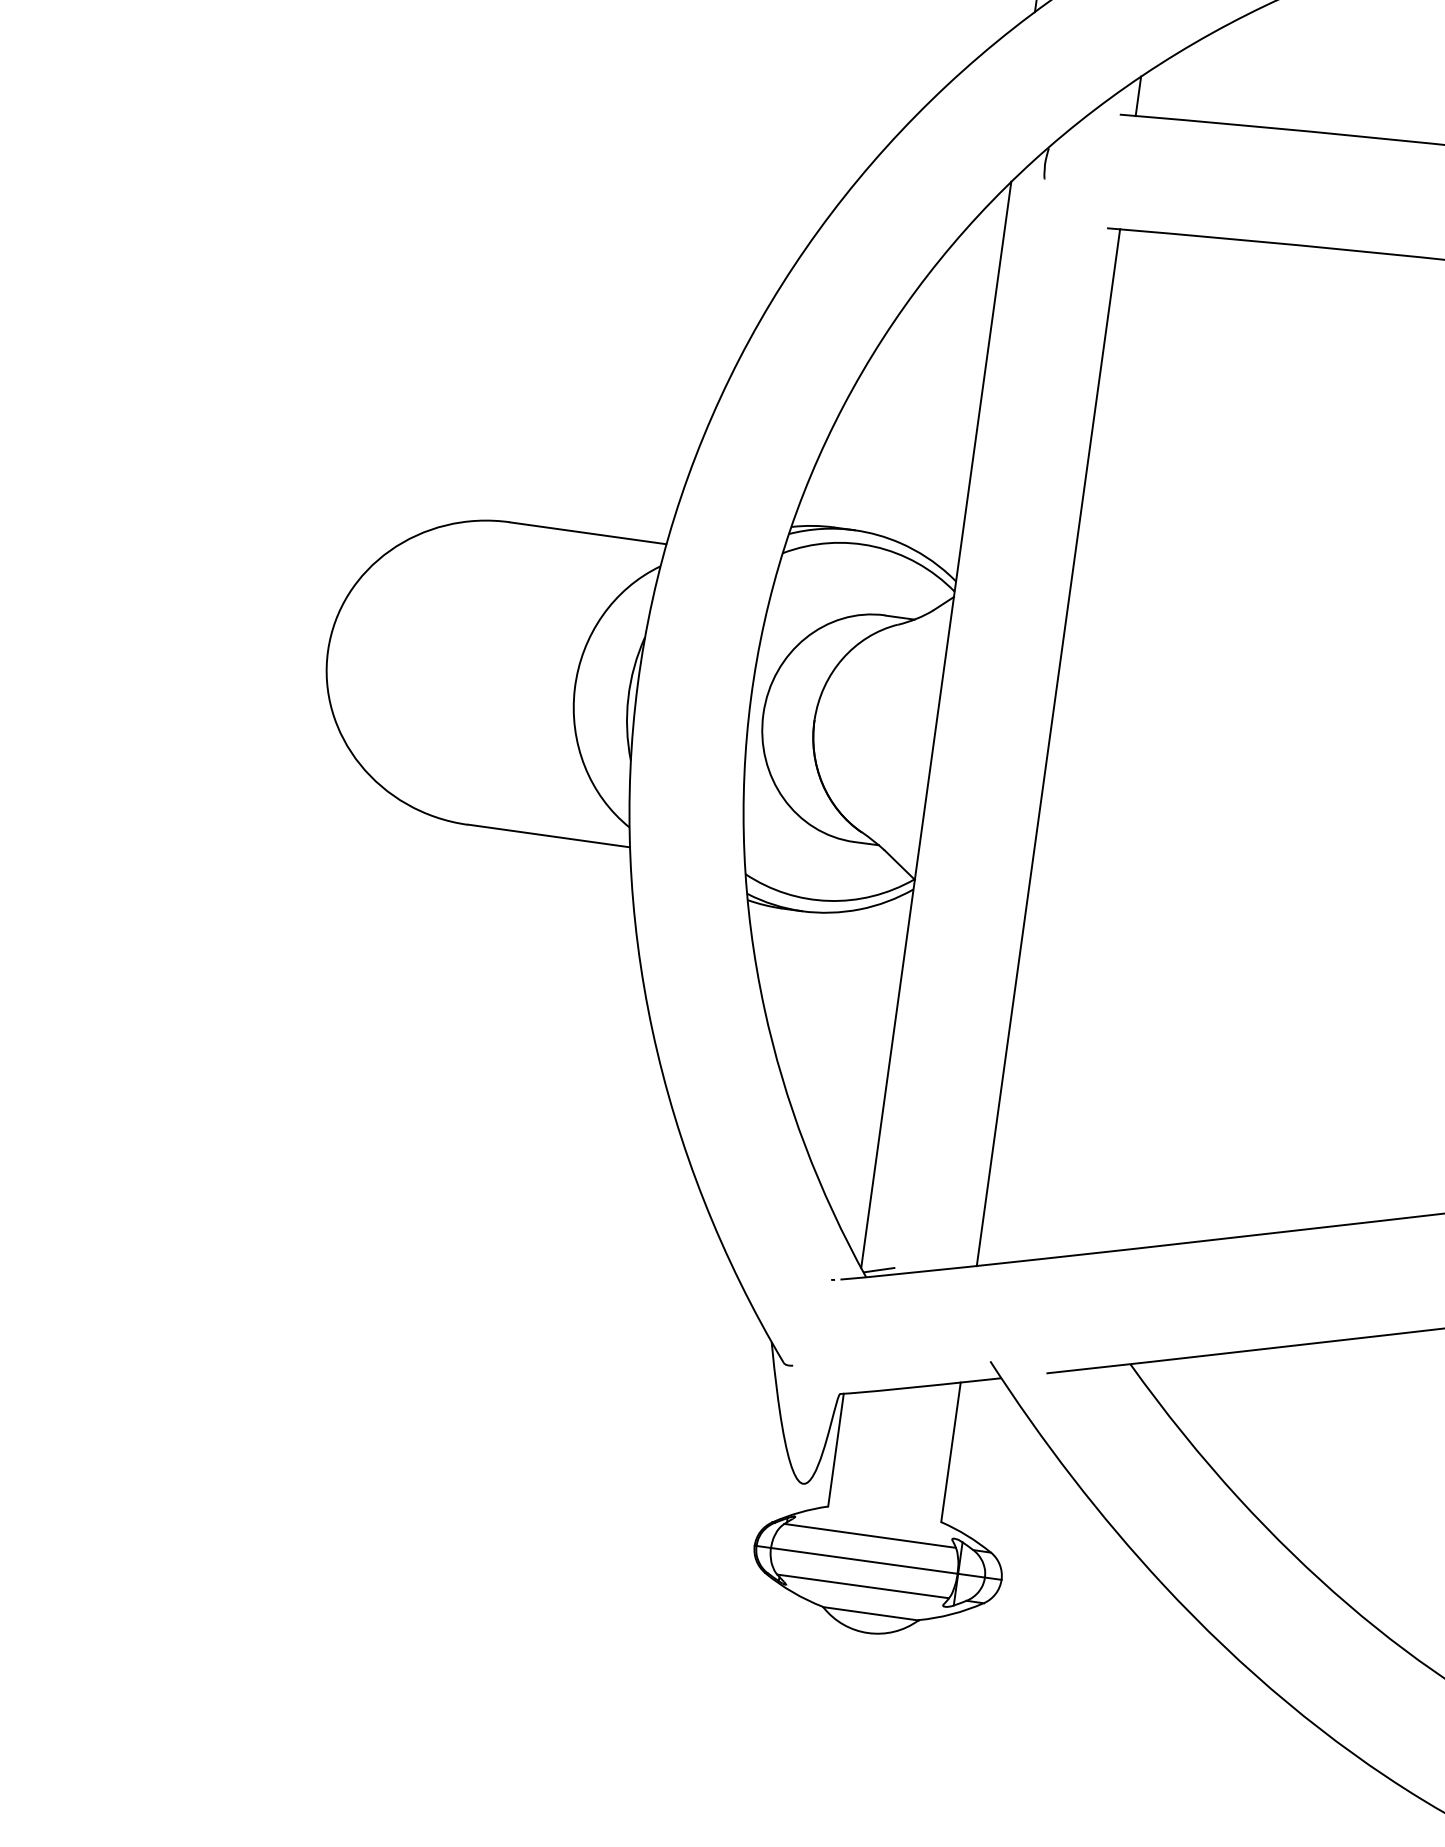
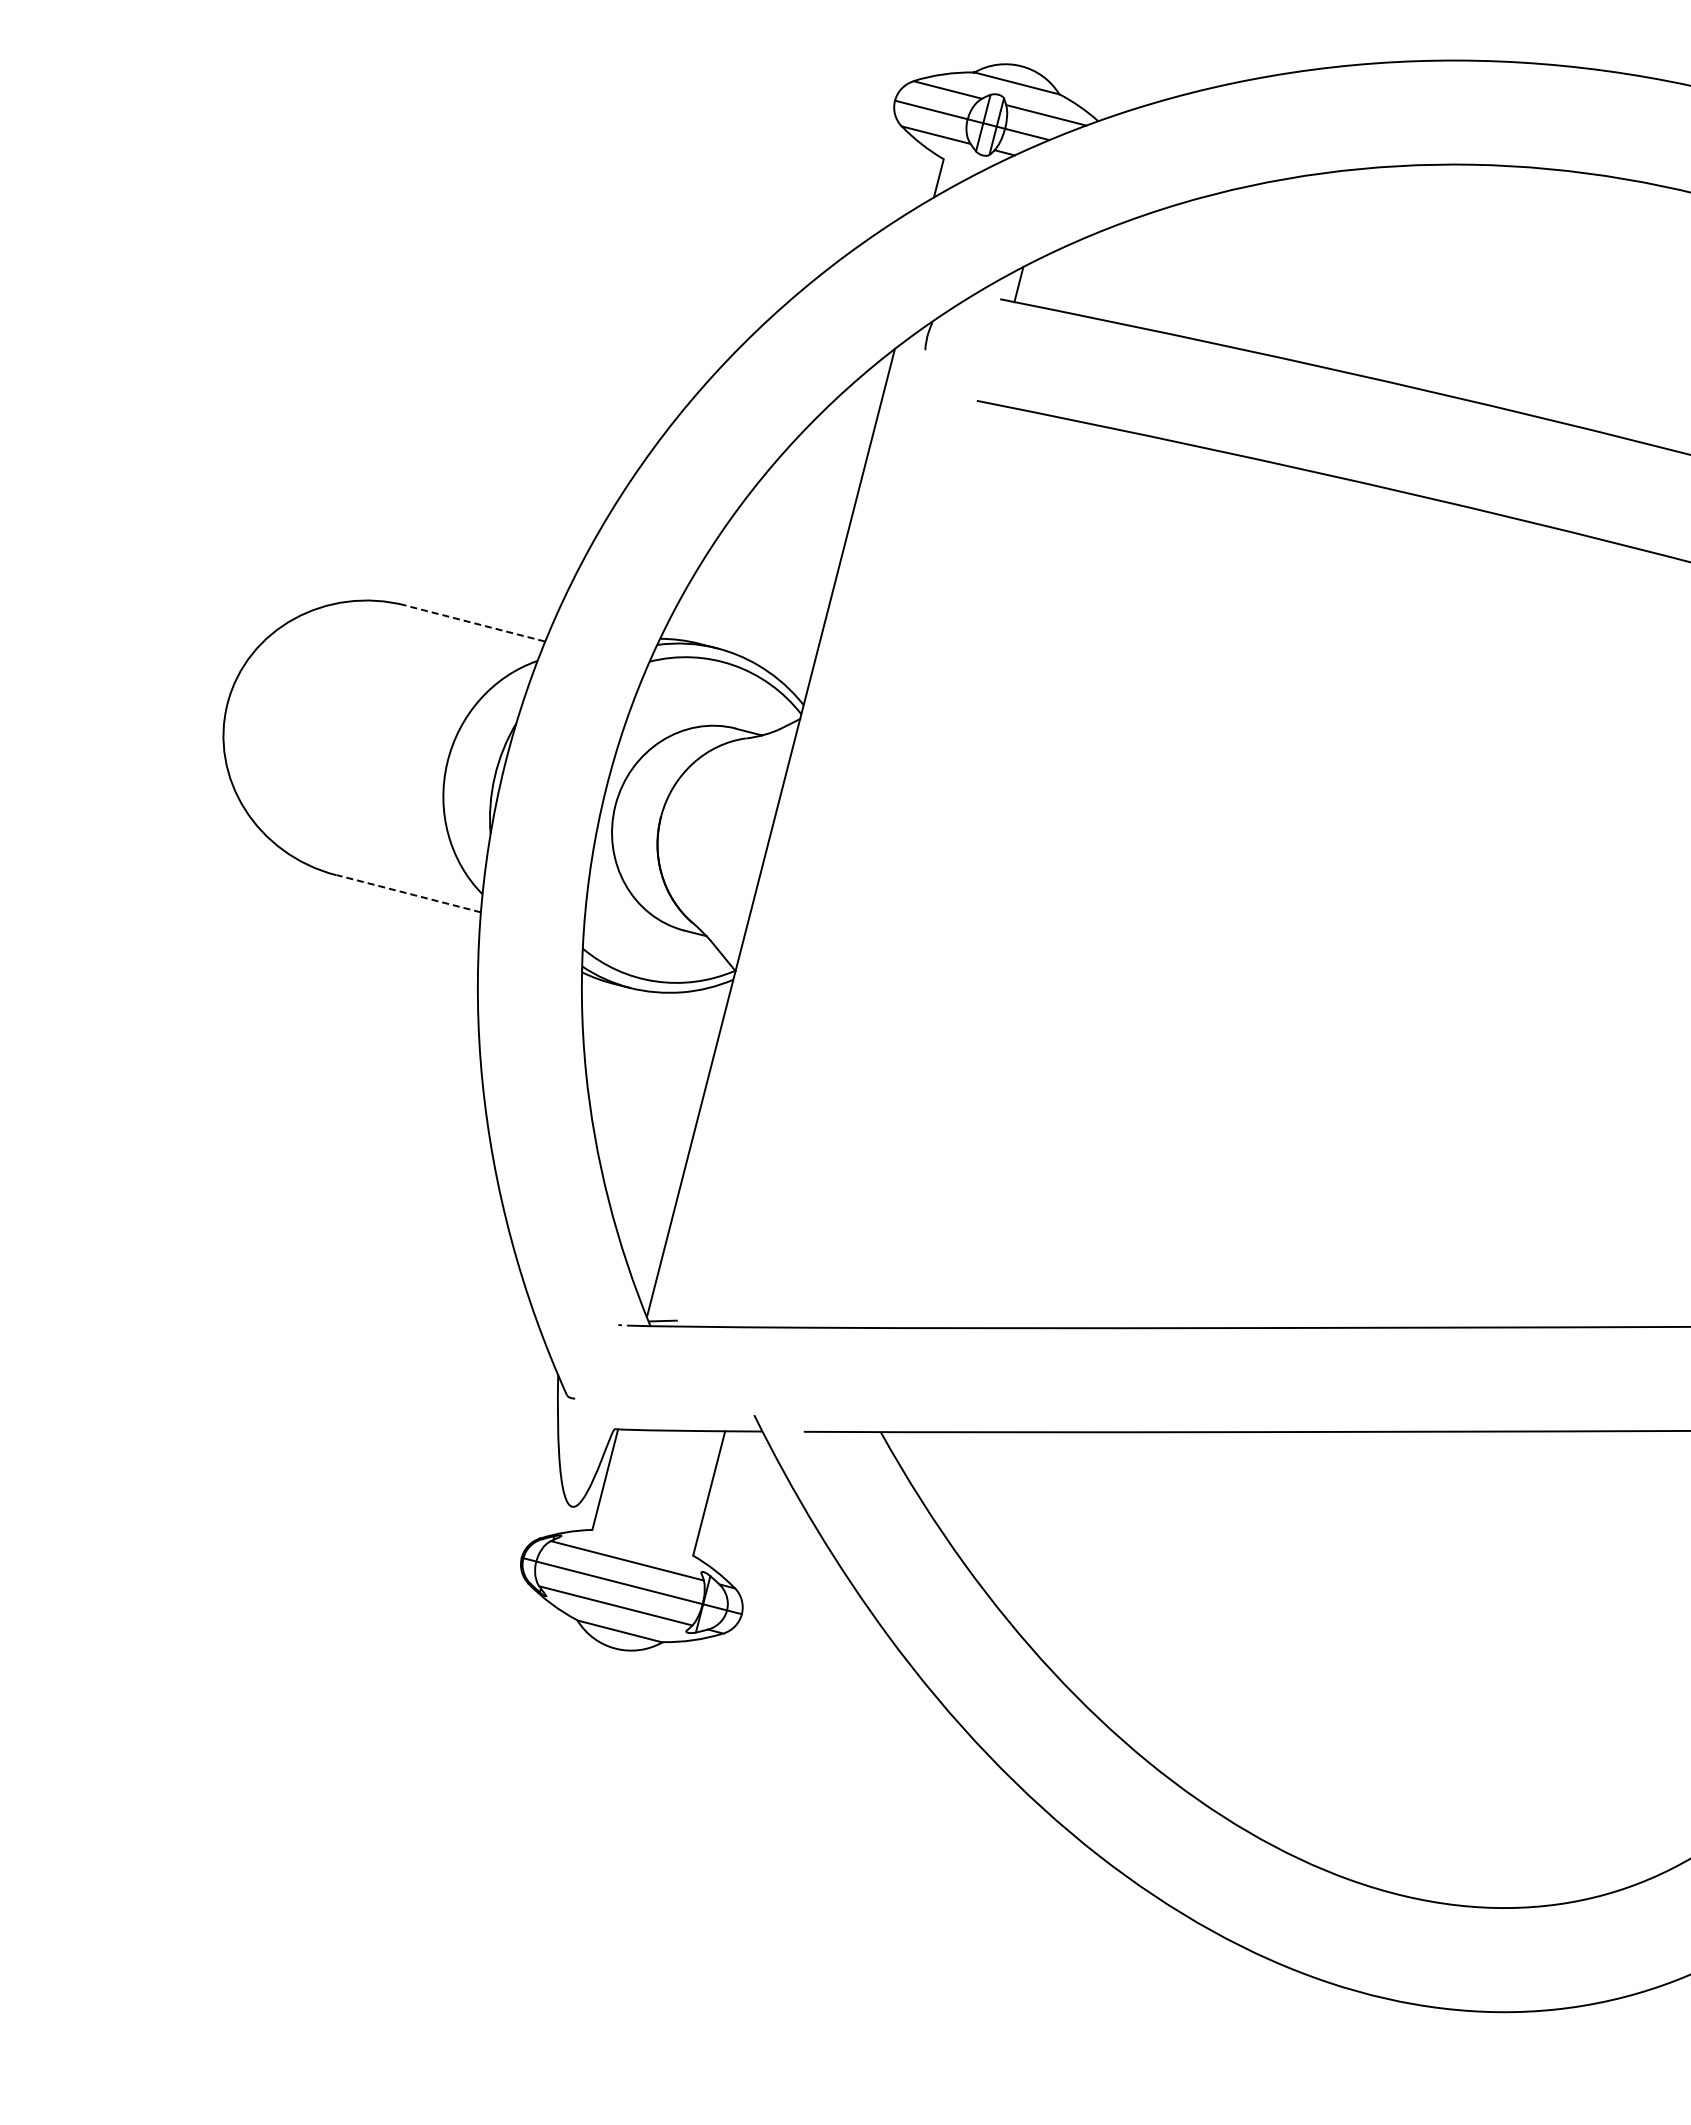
line: (588, 533) -> (475, 623), solid -> dashed
line: (1047, 748) -> (869, 865), removed
line: (548, 835) -> (408, 893), solid -> dashed

